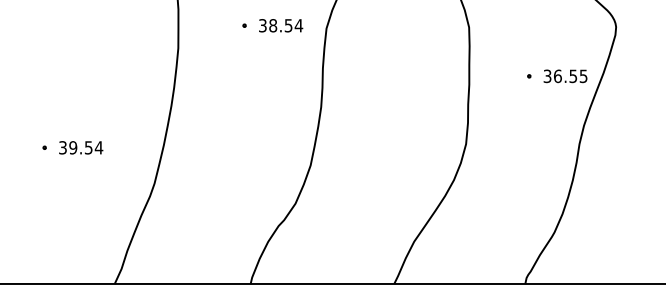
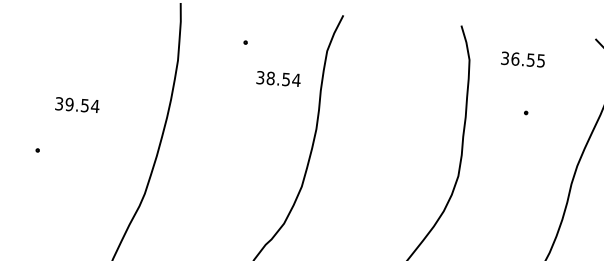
text: (281, 25) -> (279, 78), moved
text: (565, 76) -> (523, 59), moved
text: (81, 147) -> (77, 104), moved

